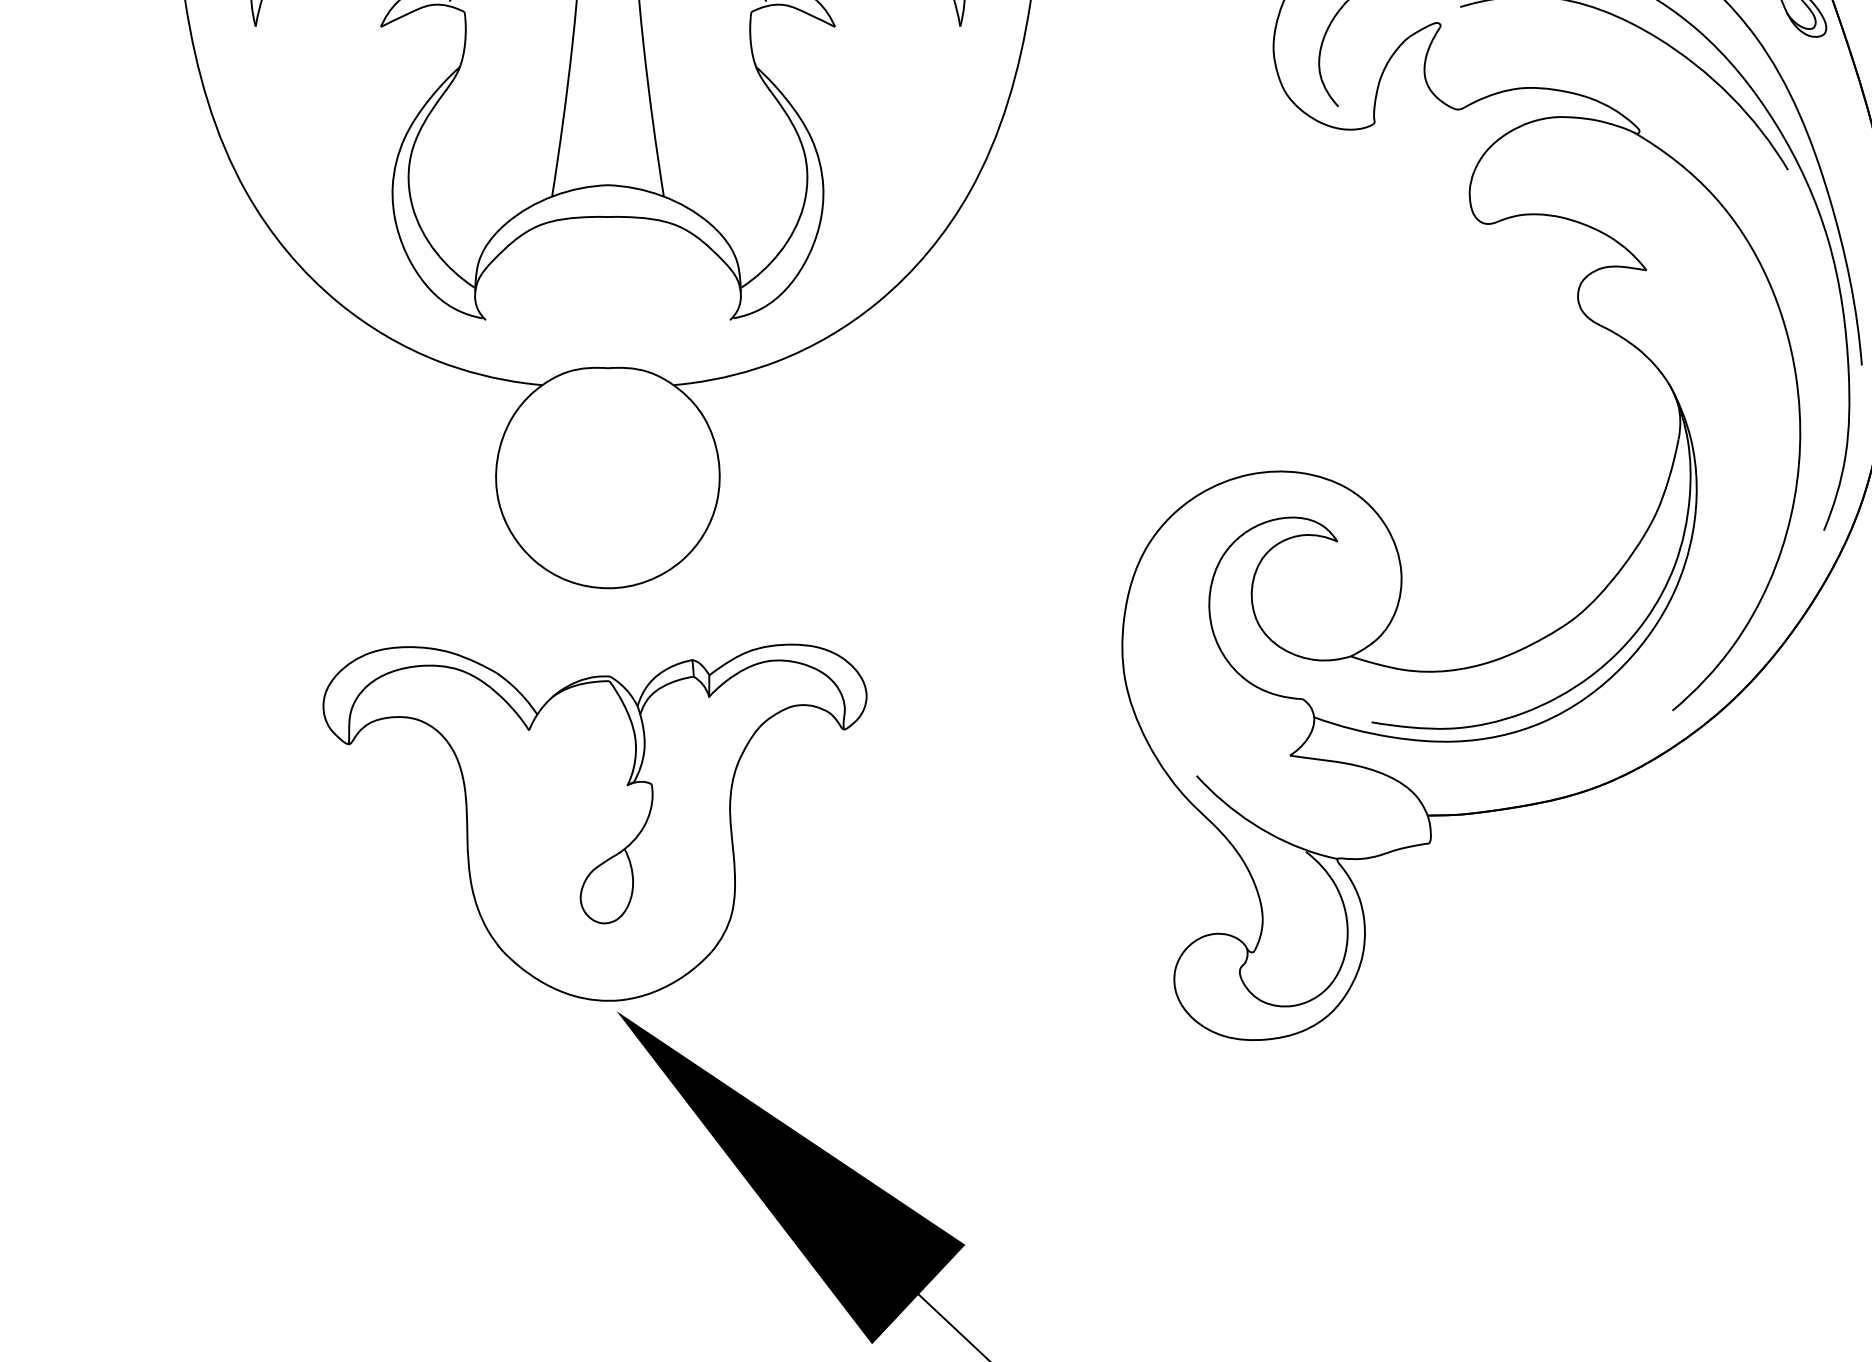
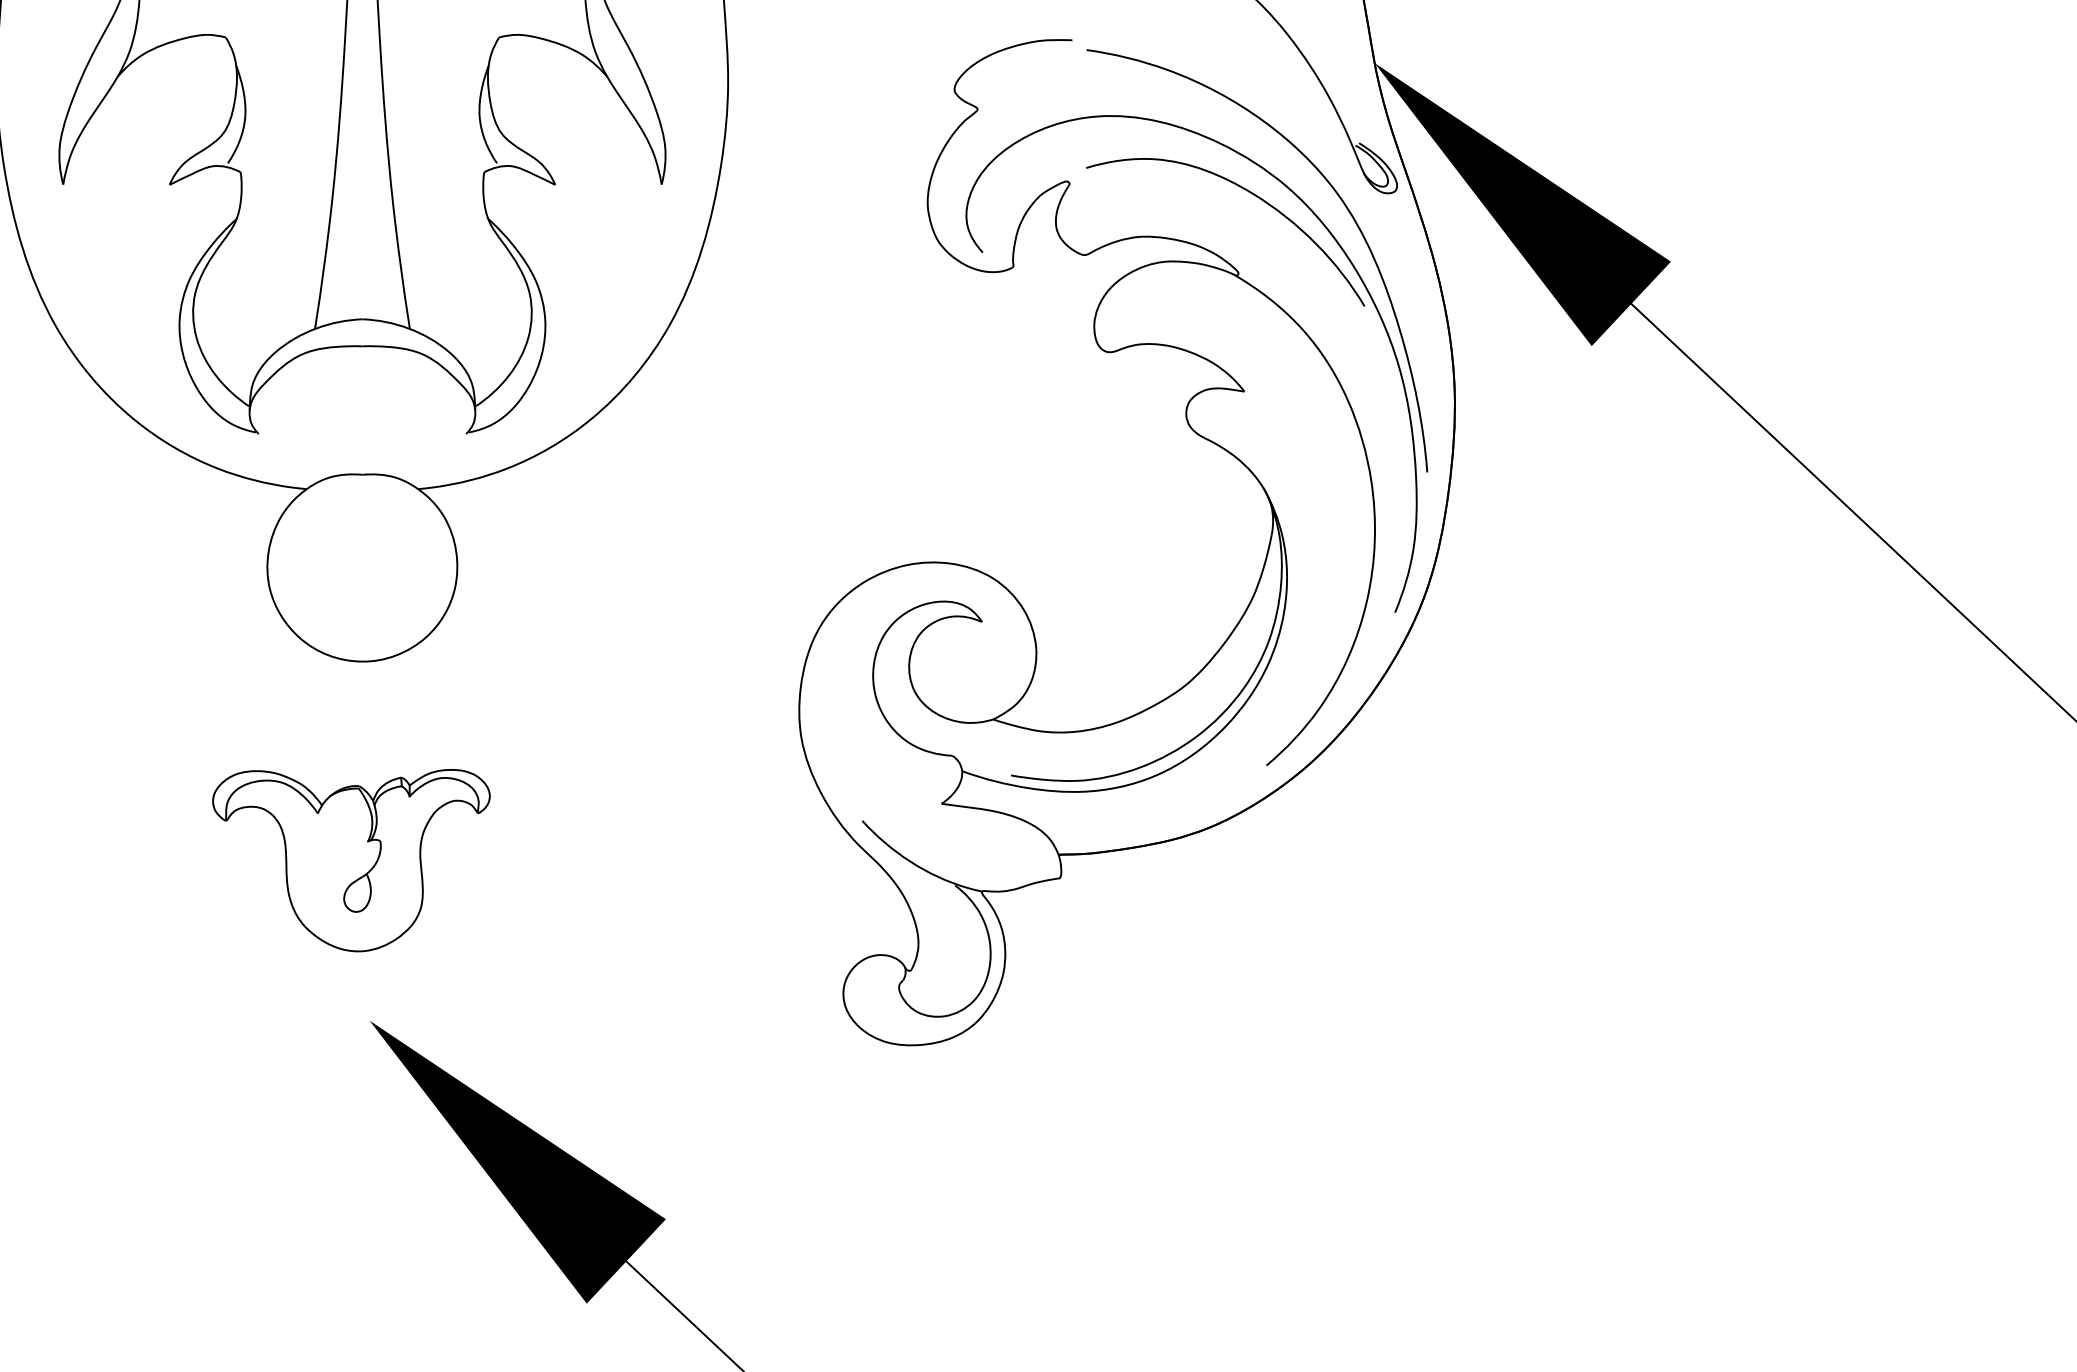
part: (595, 822) -> (351, 860), size x0.6

